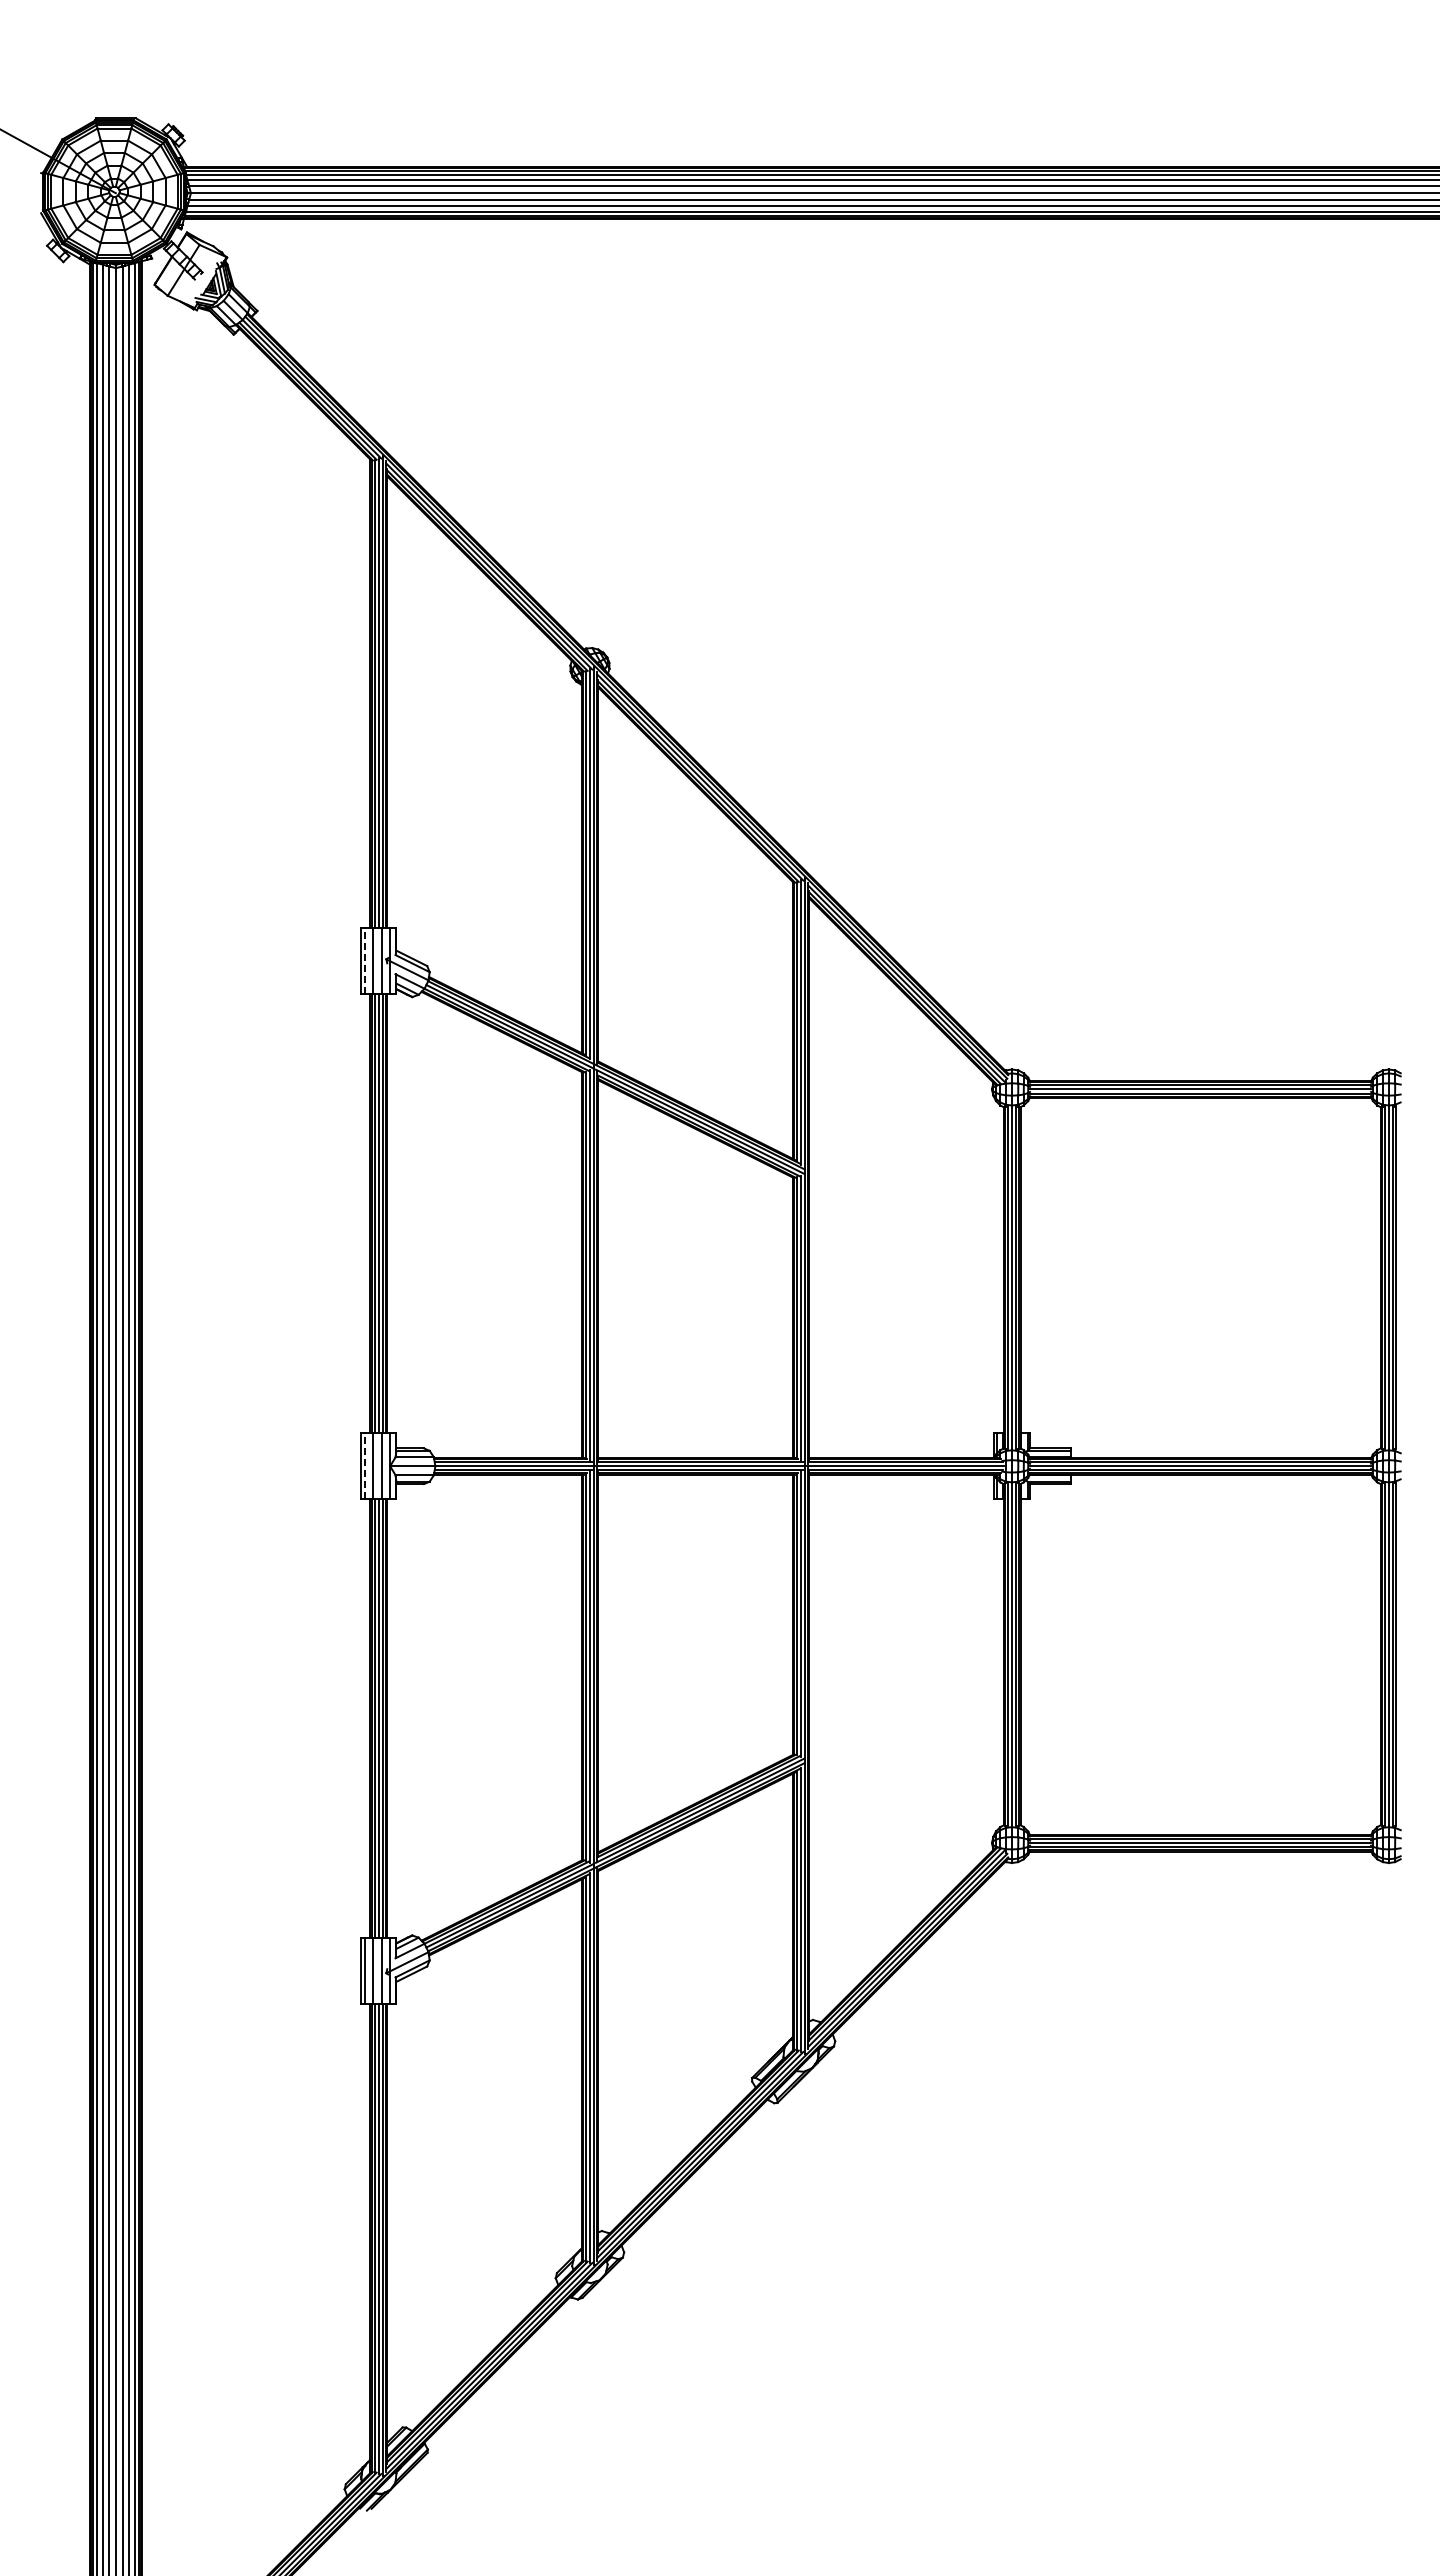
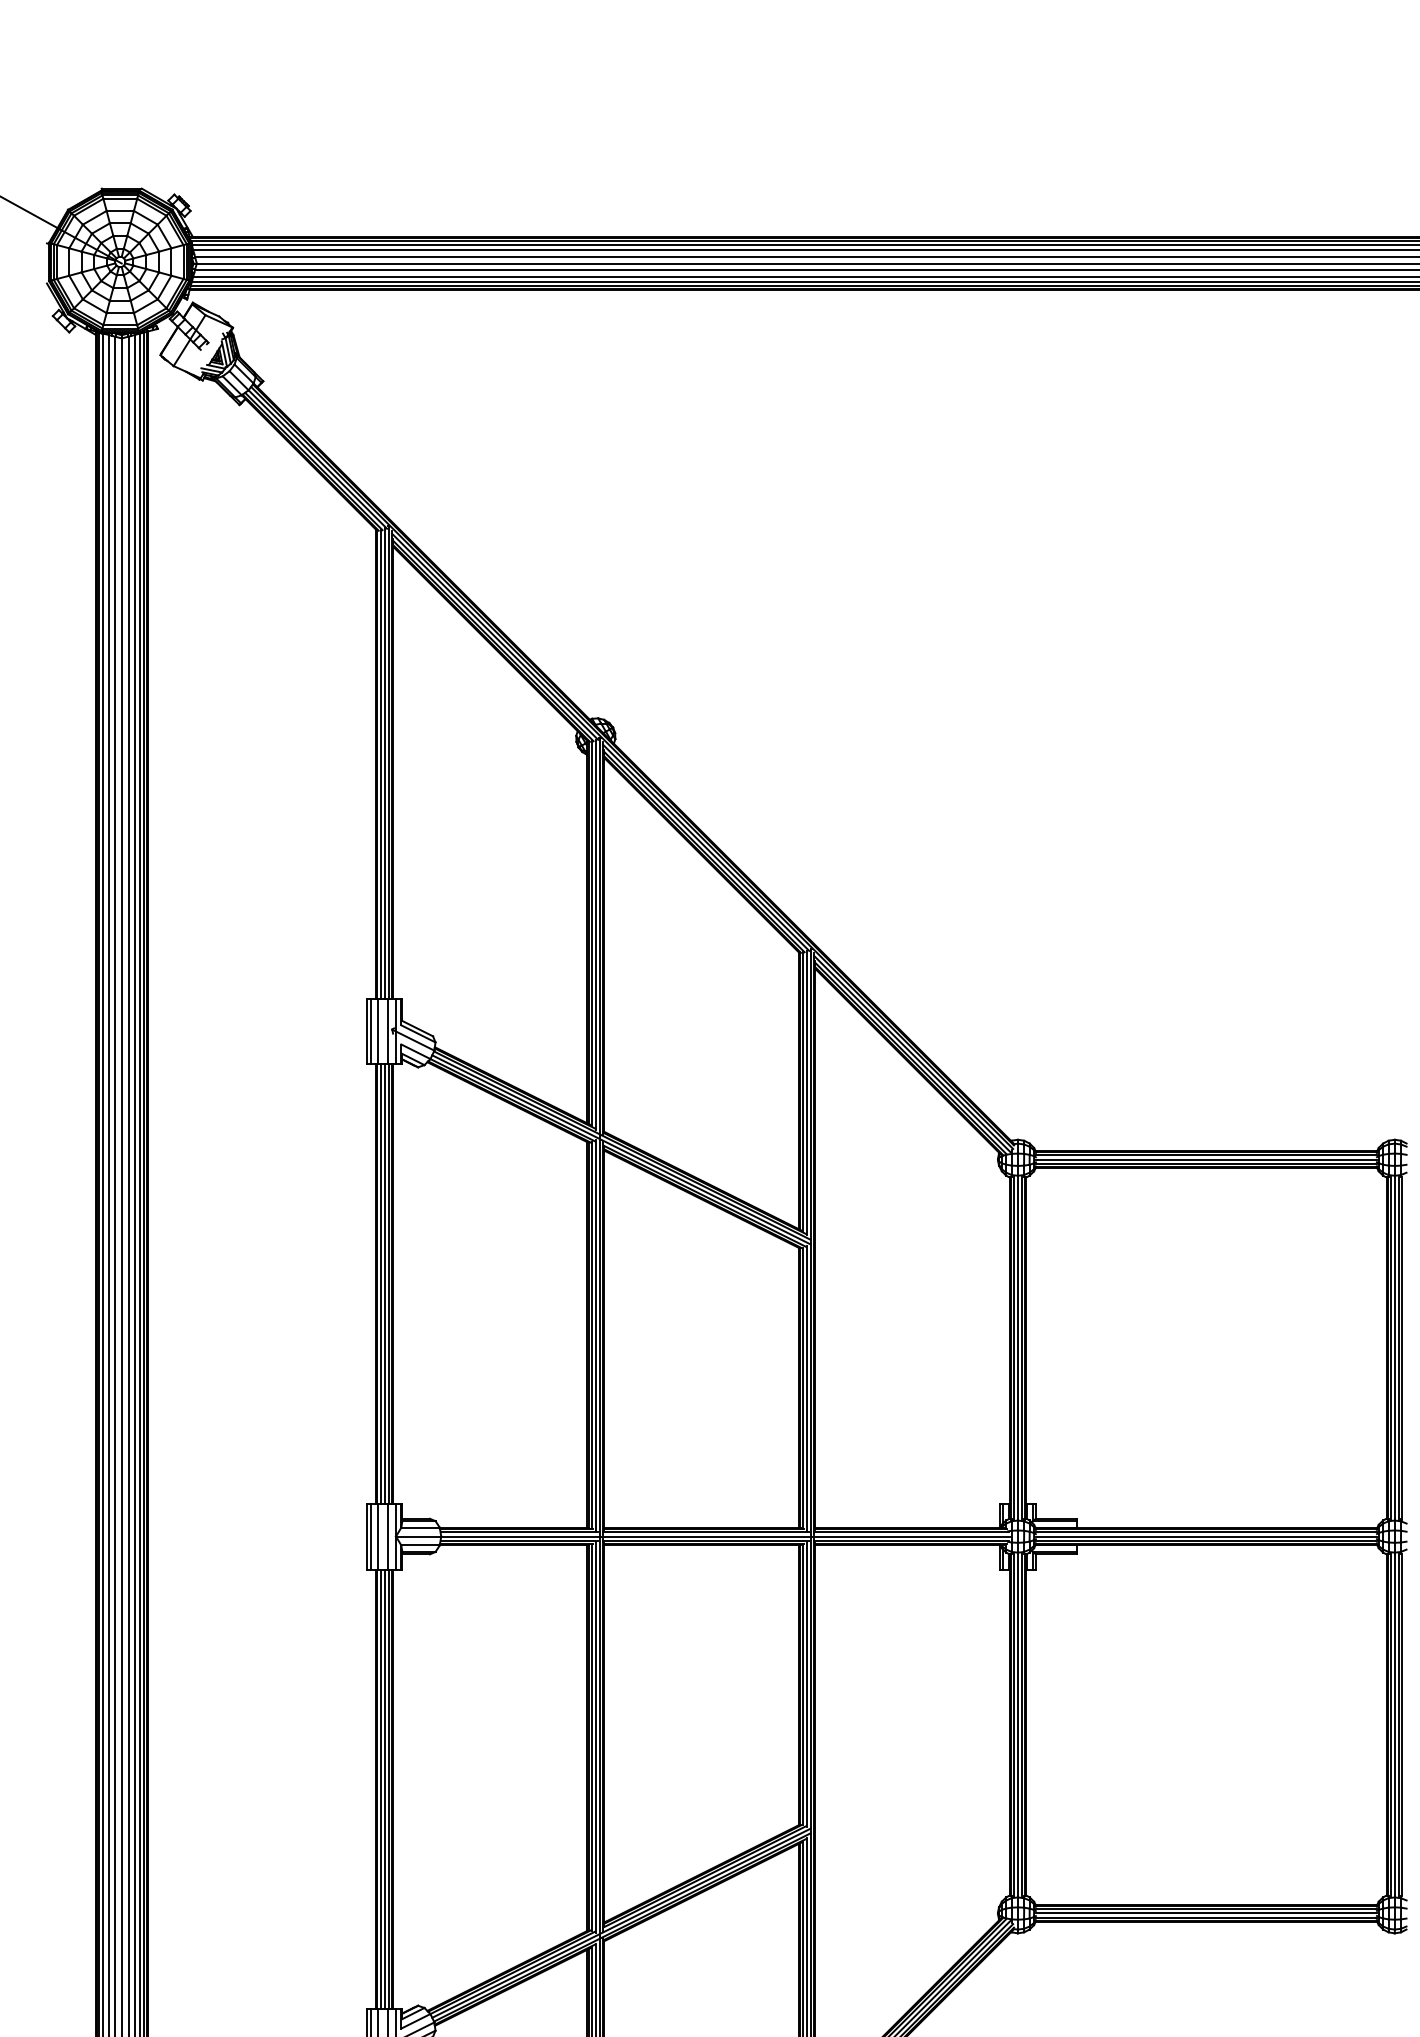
line: (365, 961) -> (371, 1031), dashed -> solid
line: (365, 1466) -> (371, 1536), dashed -> solid

